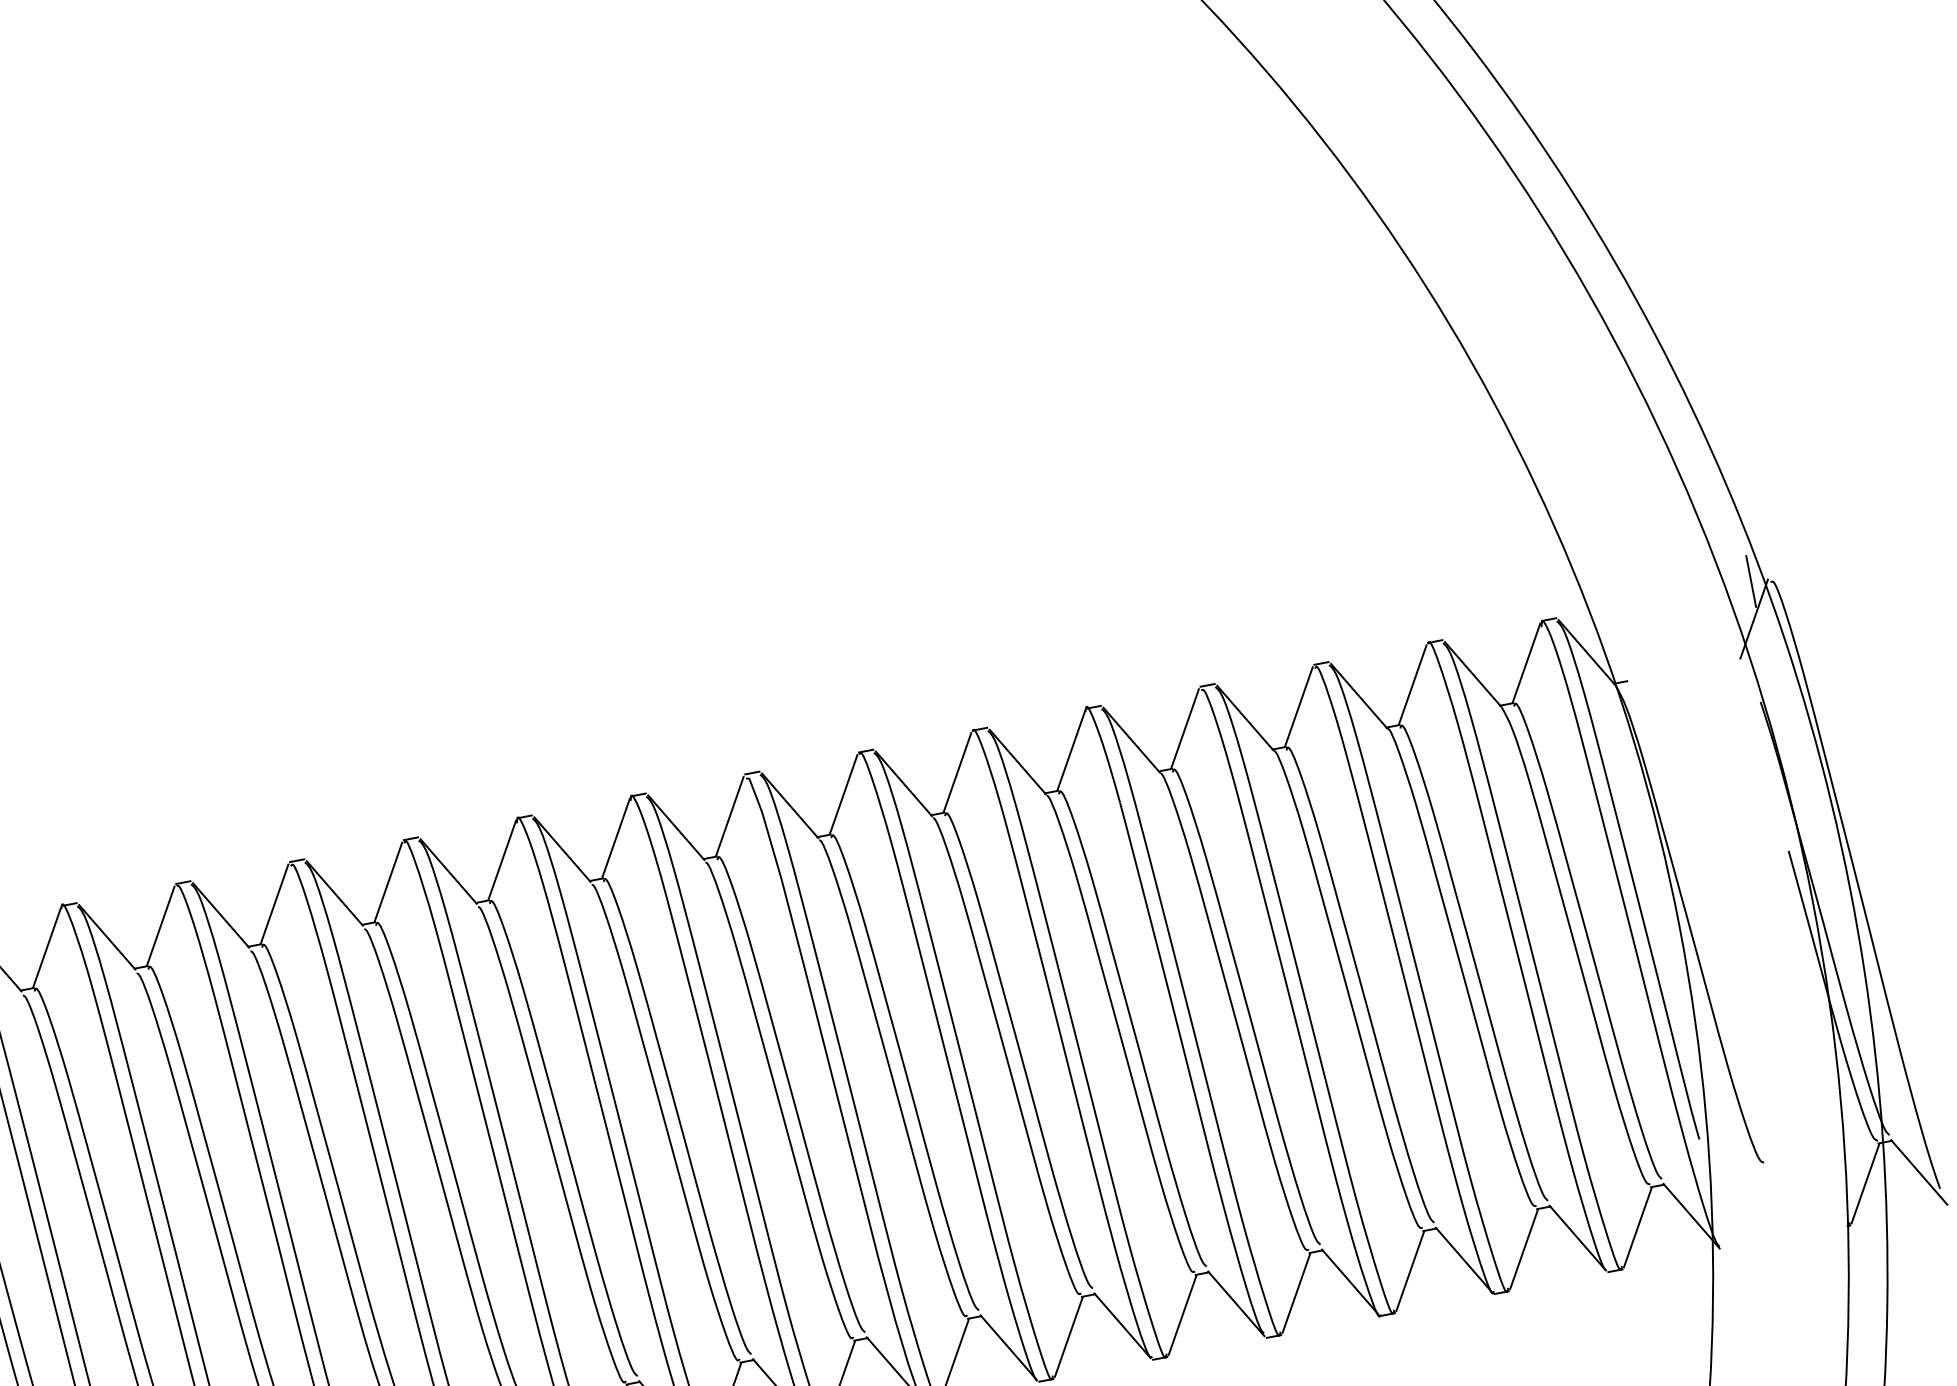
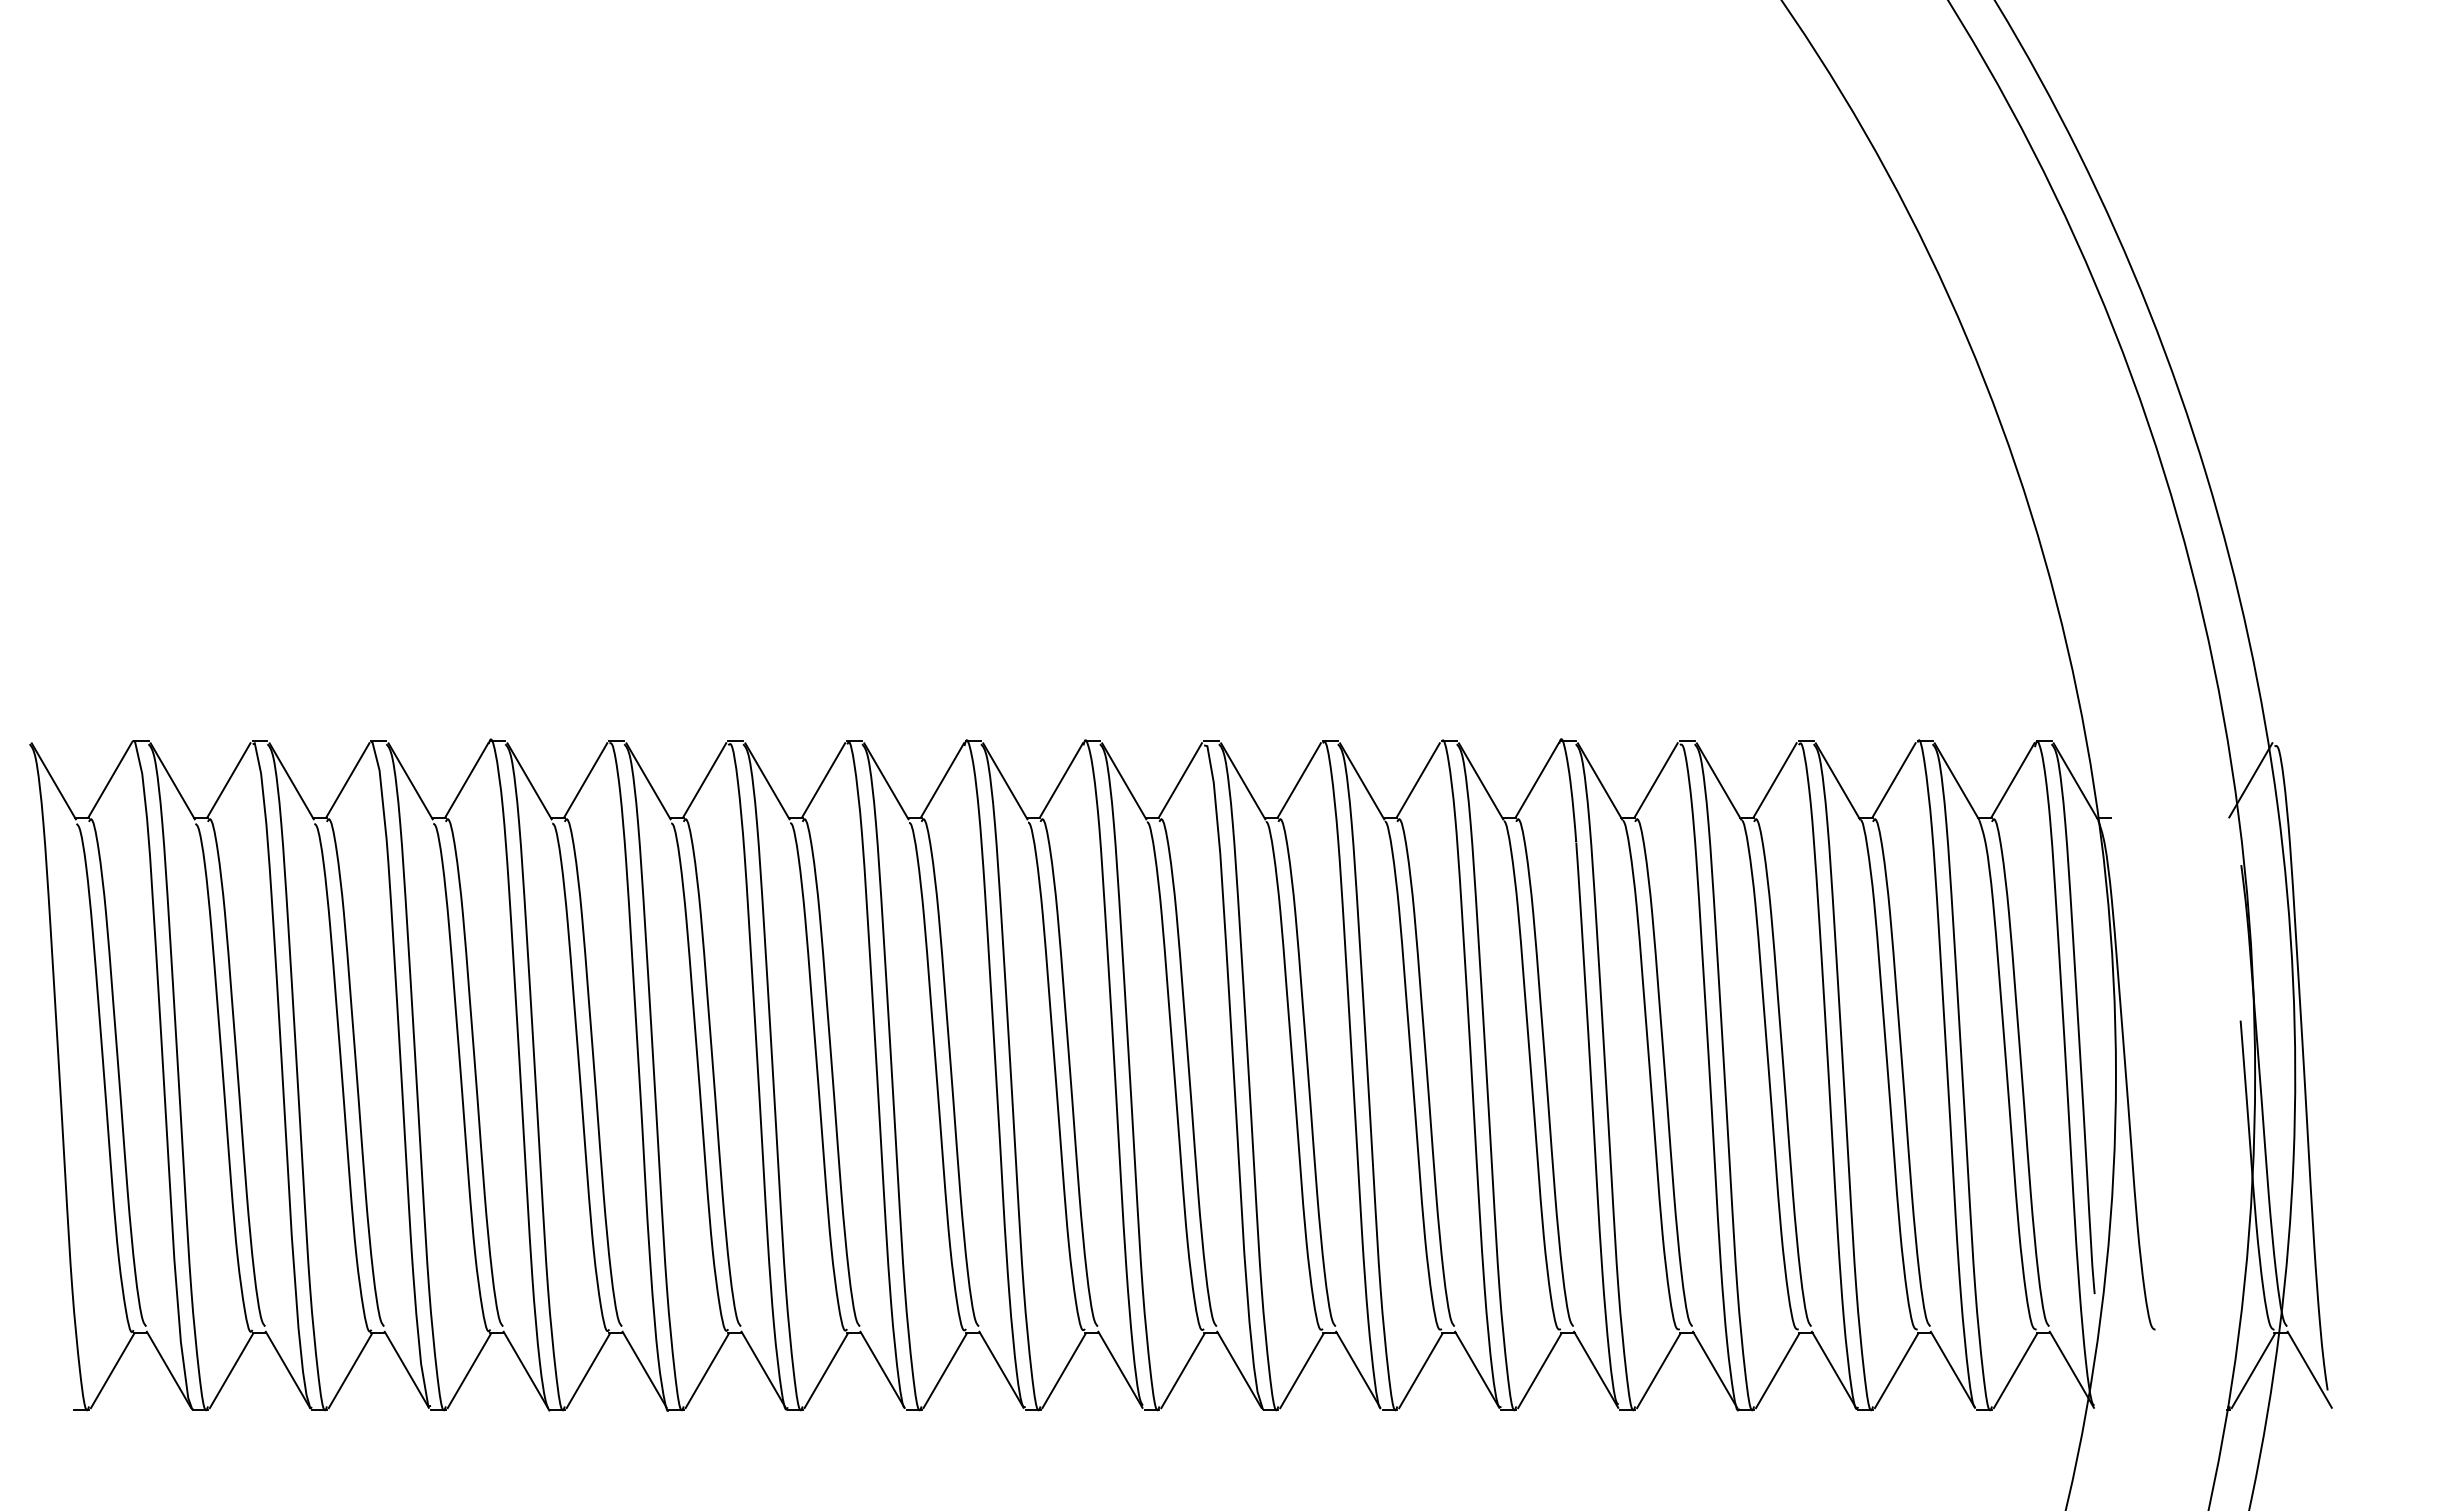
line: (1751, 581) -> (2255, 741), removed

